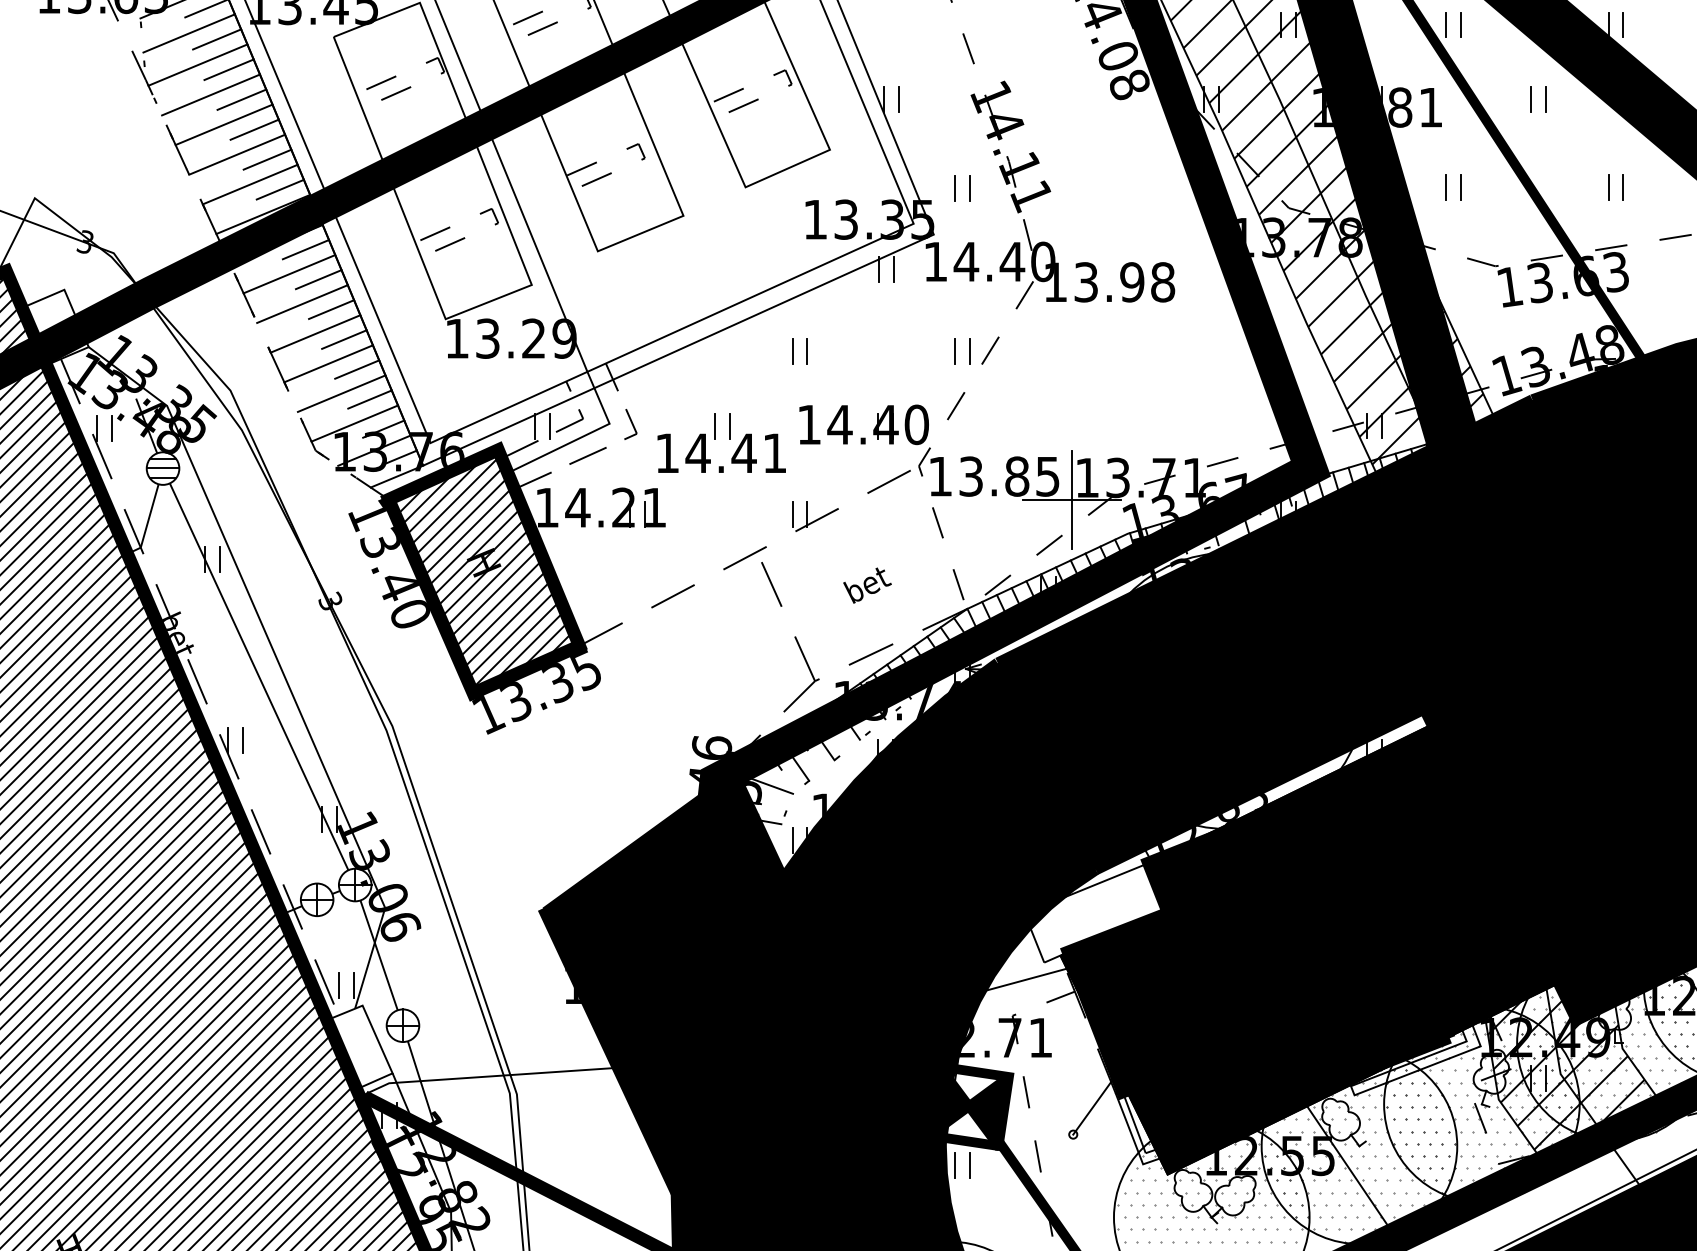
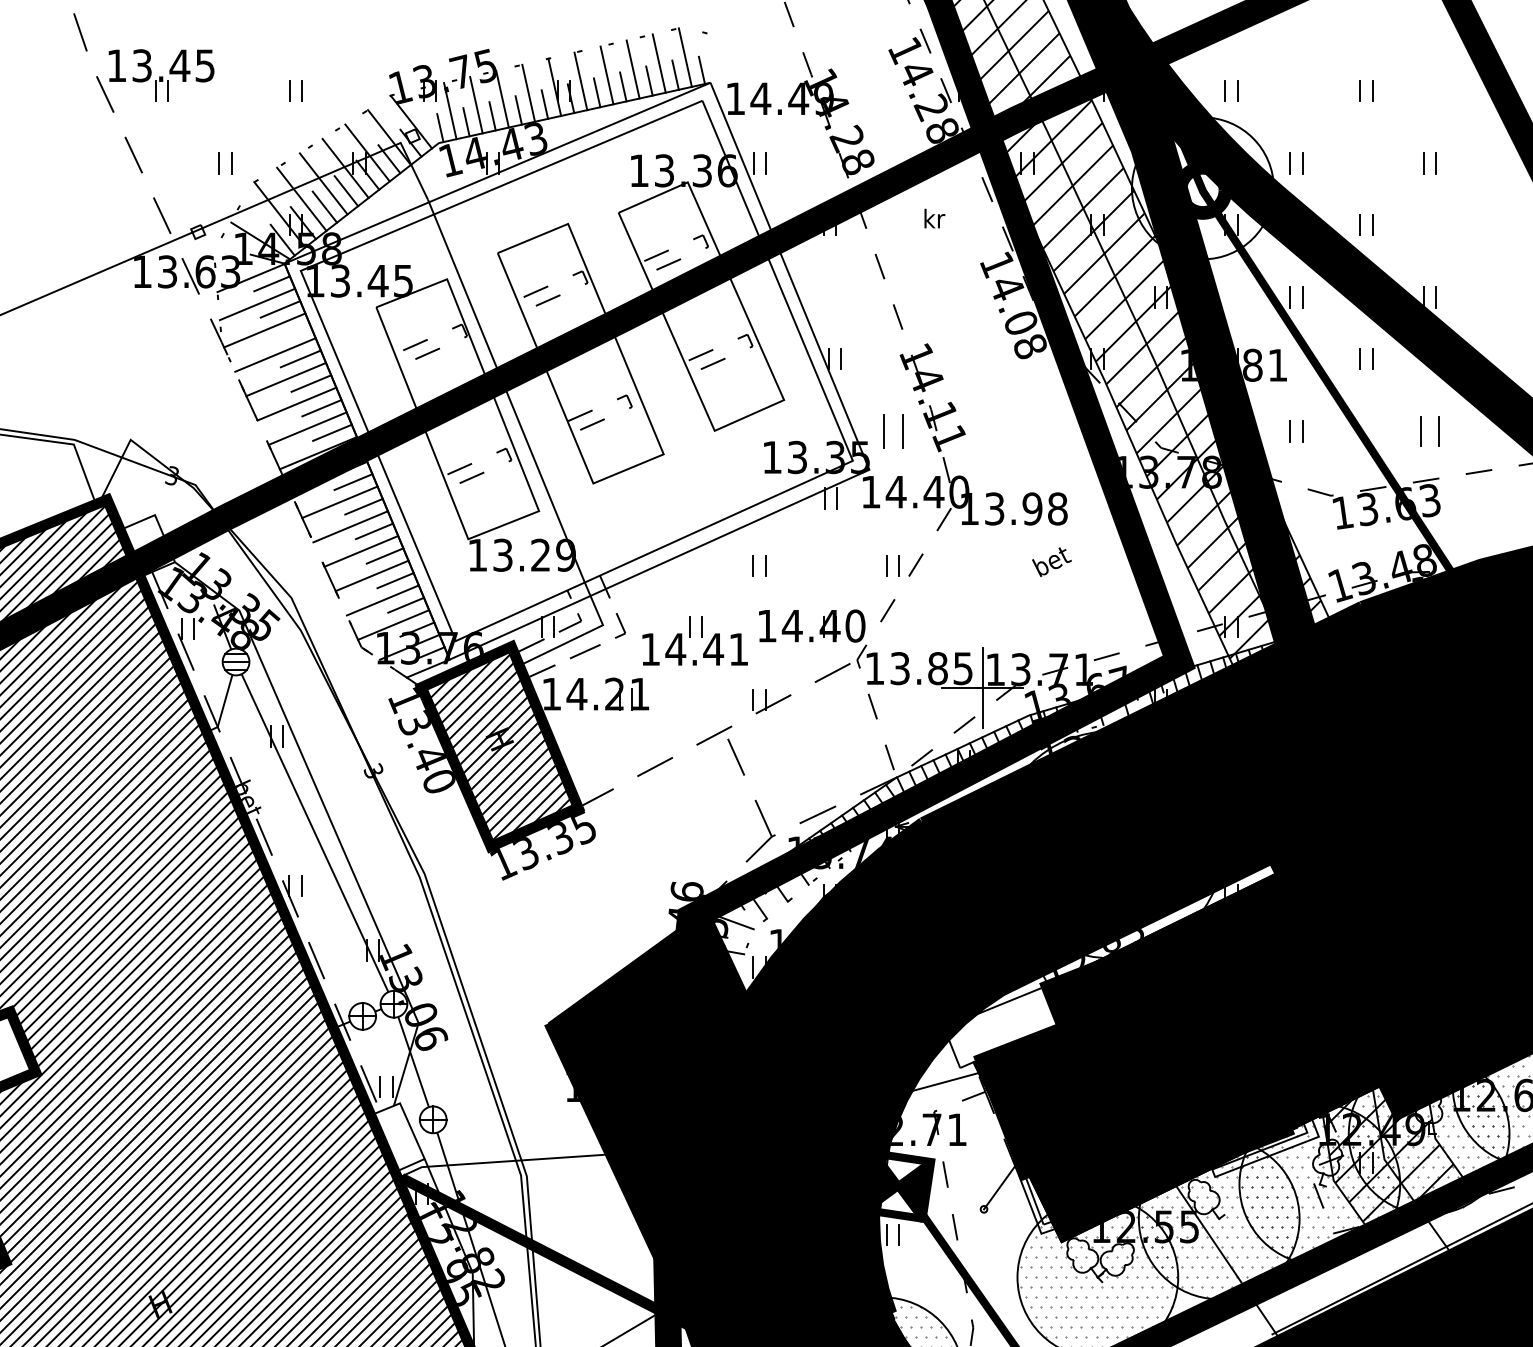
line: (229, 68) -> (290, 333), removed
part: (961, 188) -> (892, 431), size x1.6
part: (1615, 188) -> (1429, 431), size x1.4
text: (866, 584) -> (1051, 561), moved

